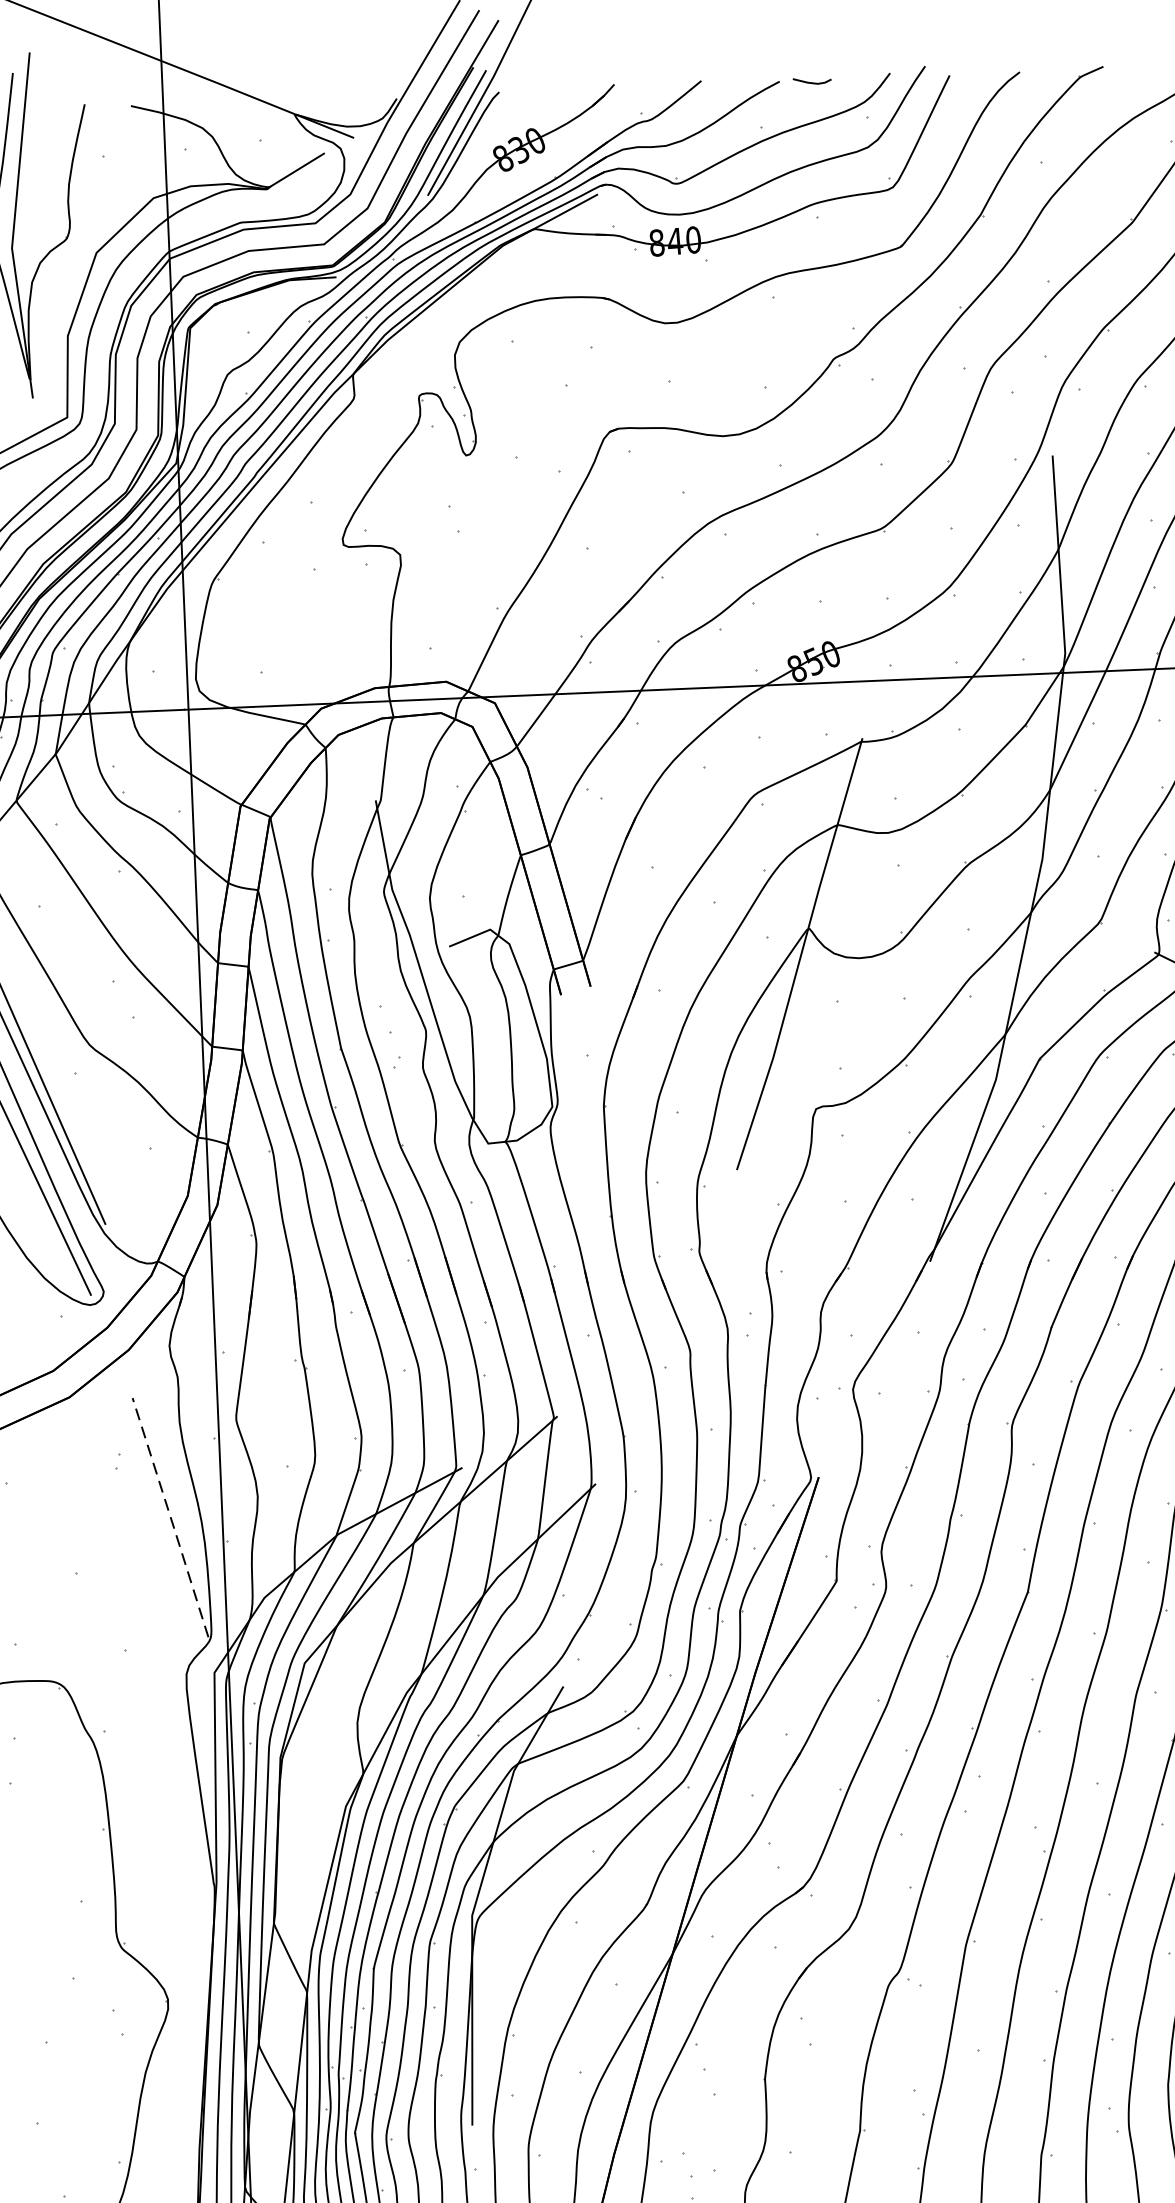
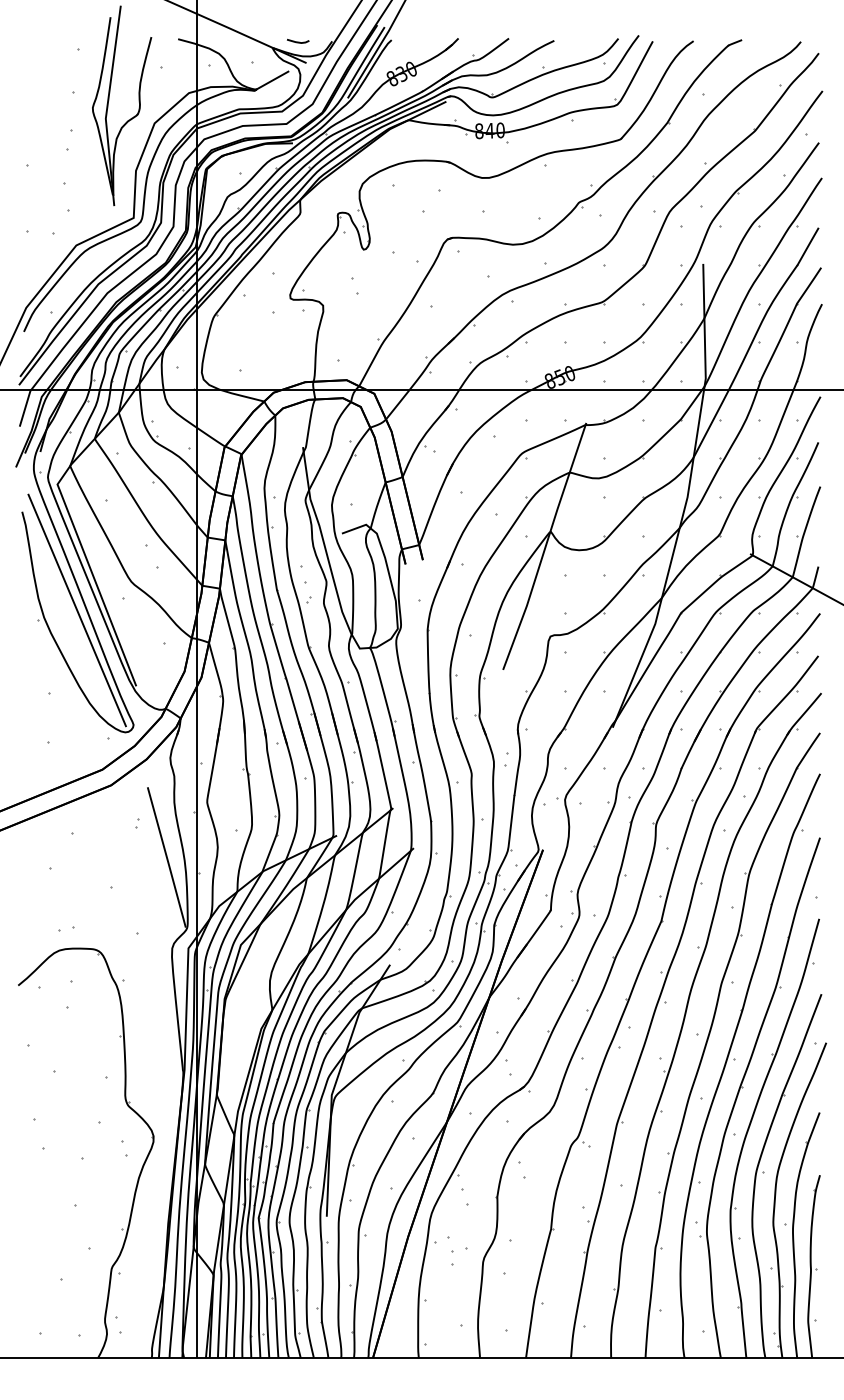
line: (812, 81) -> (298, 41), moved
line: (171, 1517) -> (167, 857), dashed -> solid

